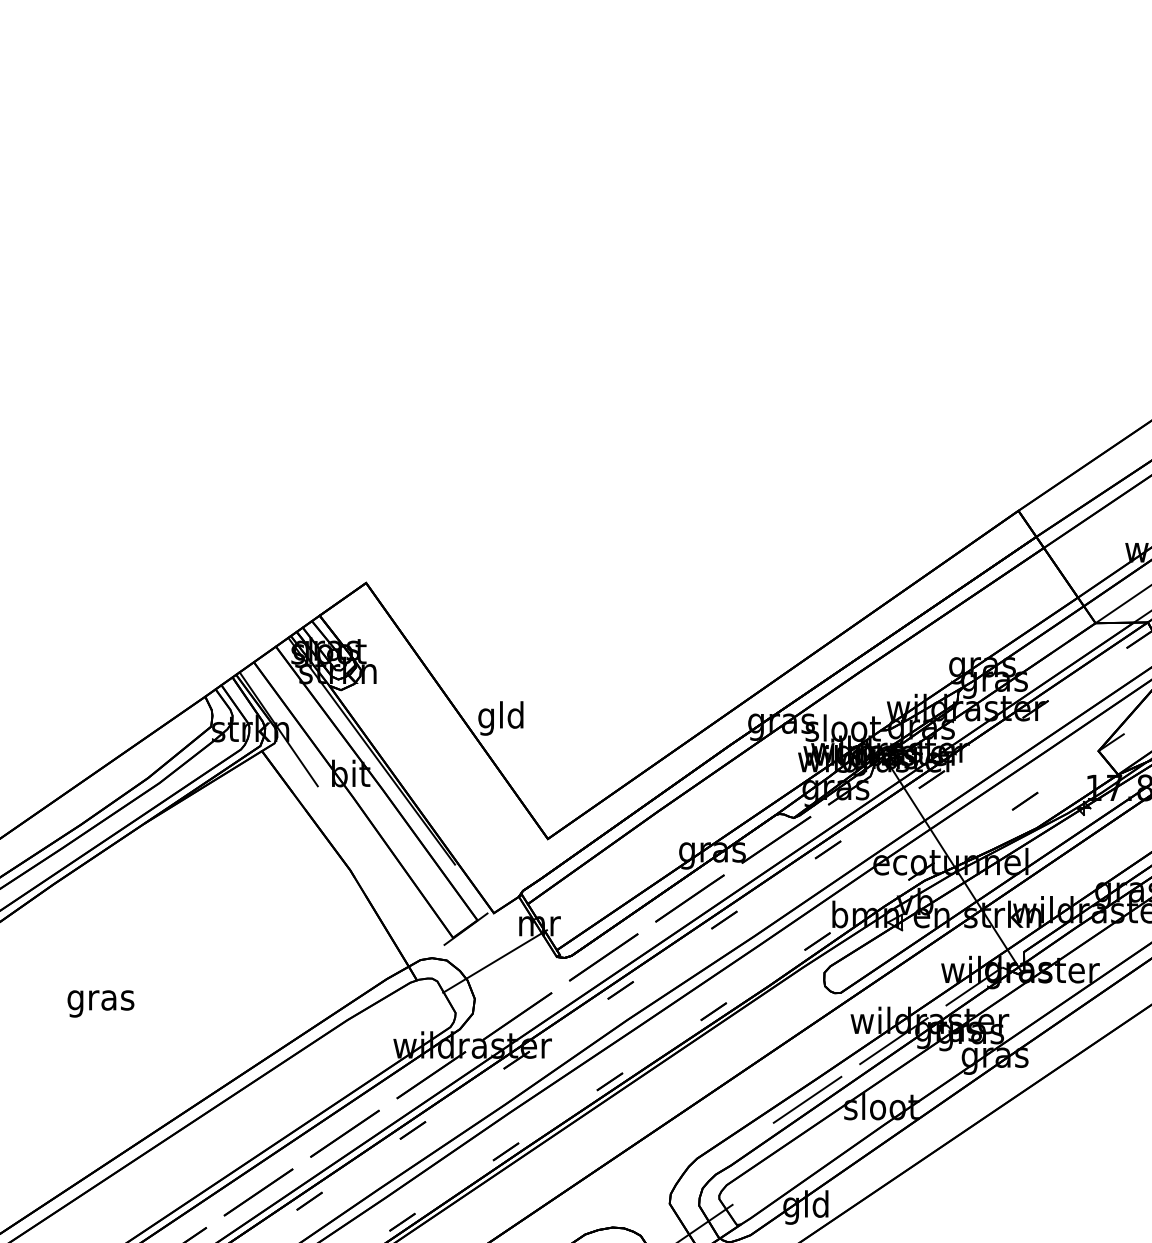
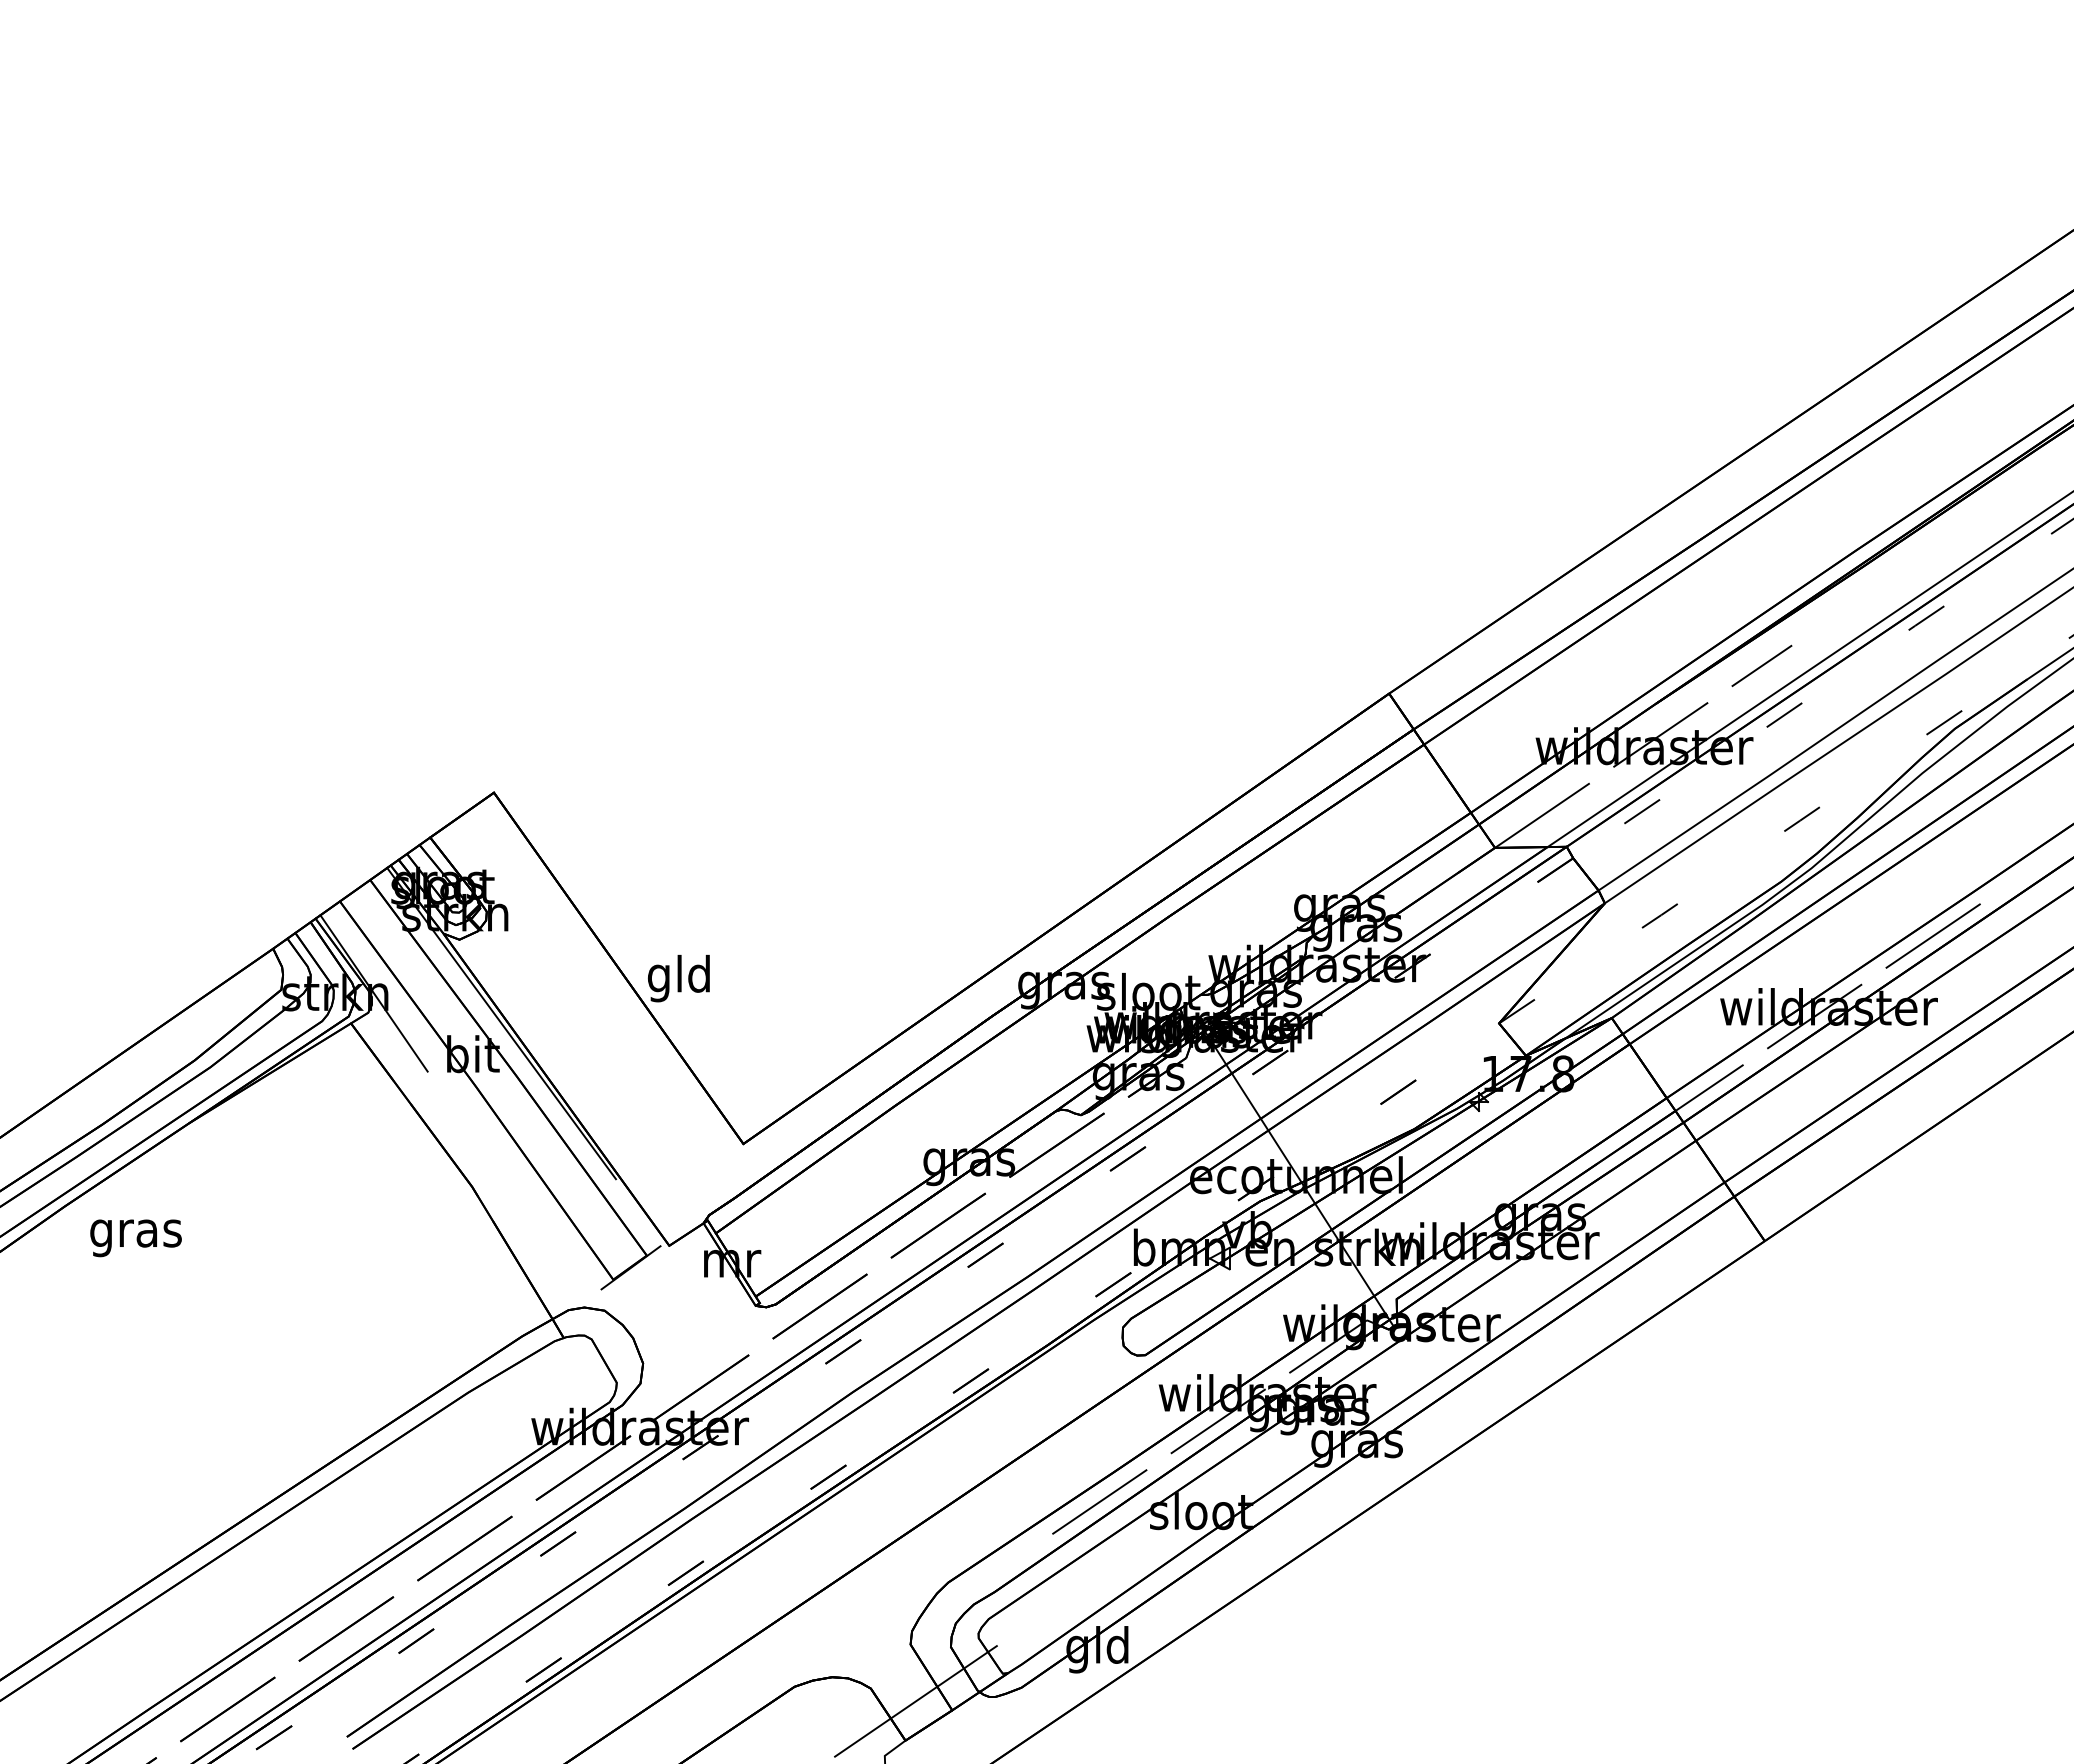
line: (494, 961) -> (670, 1311), removed
text: (100, 1004) -> (135, 1238), moved

